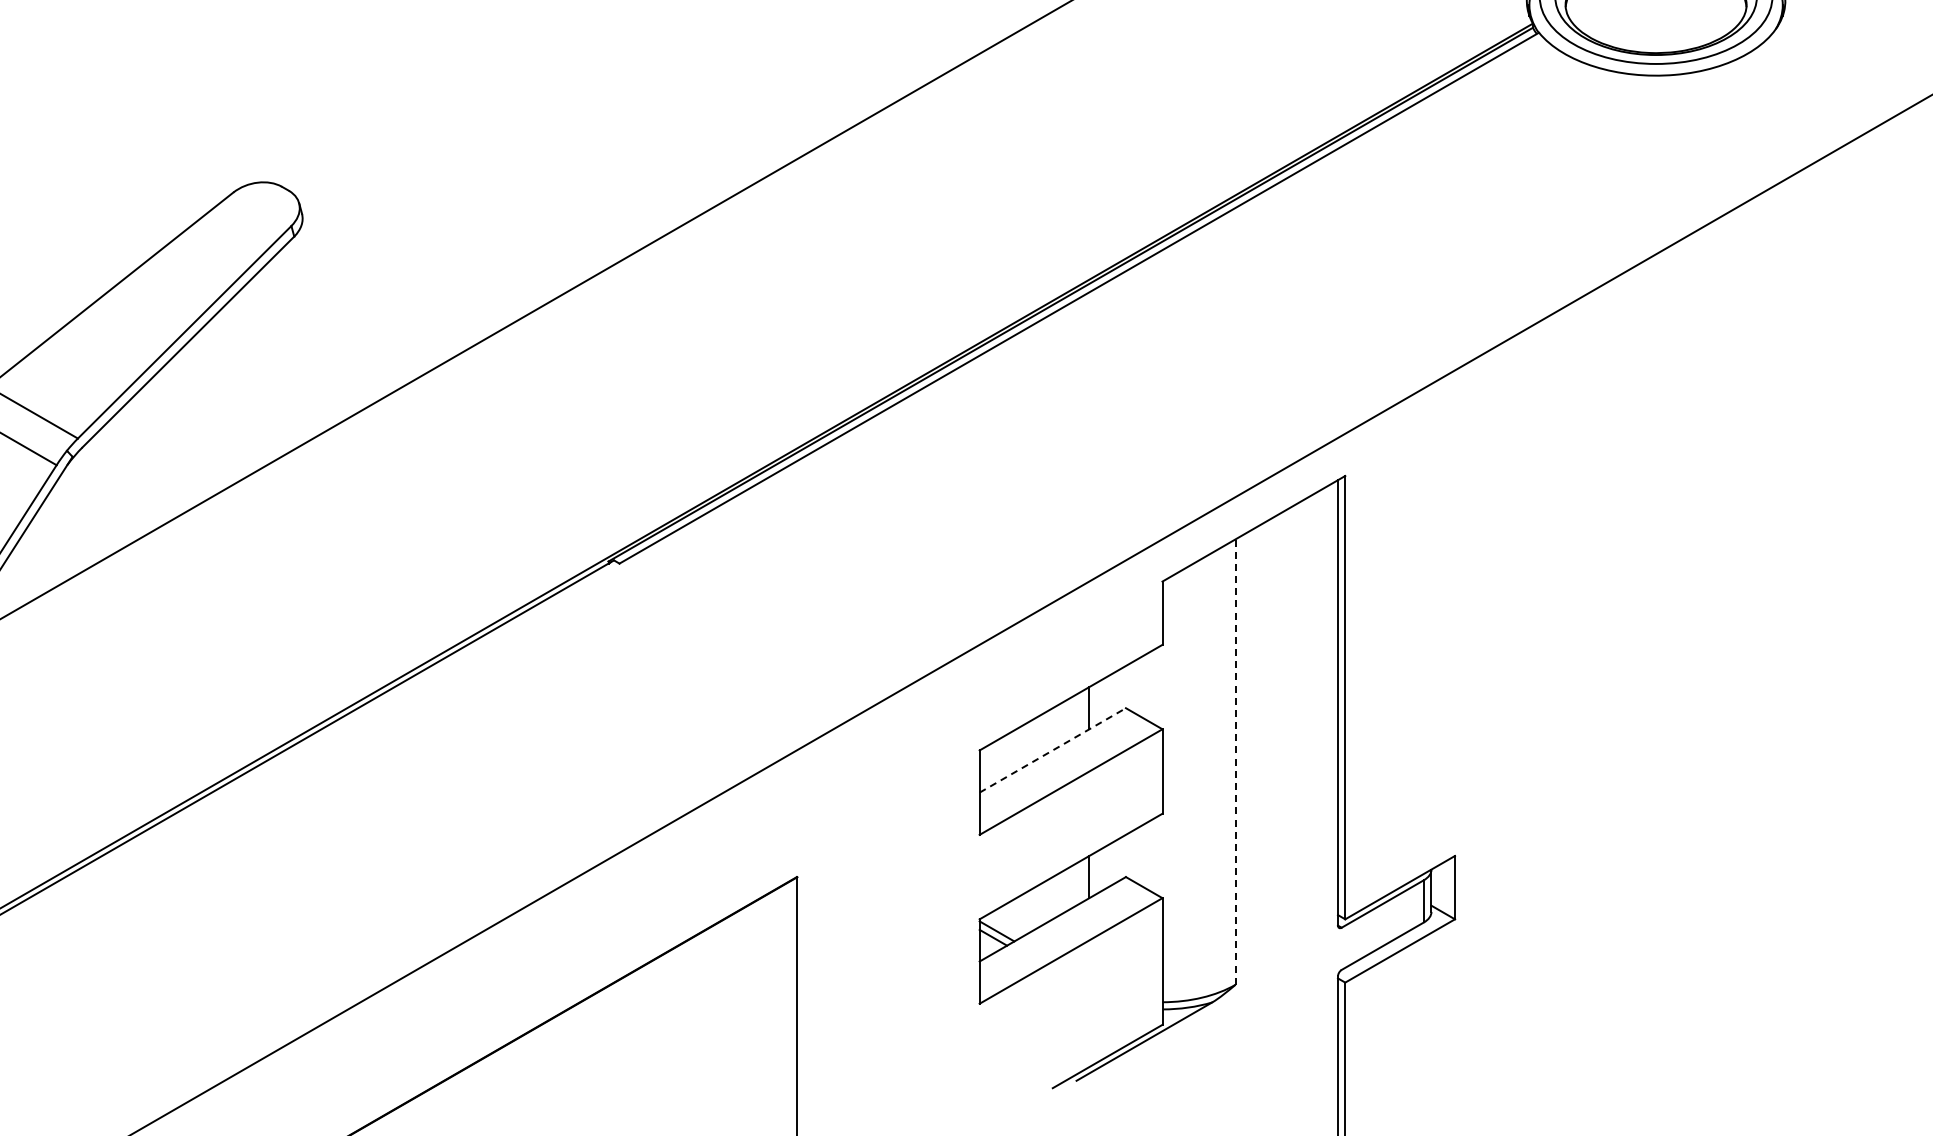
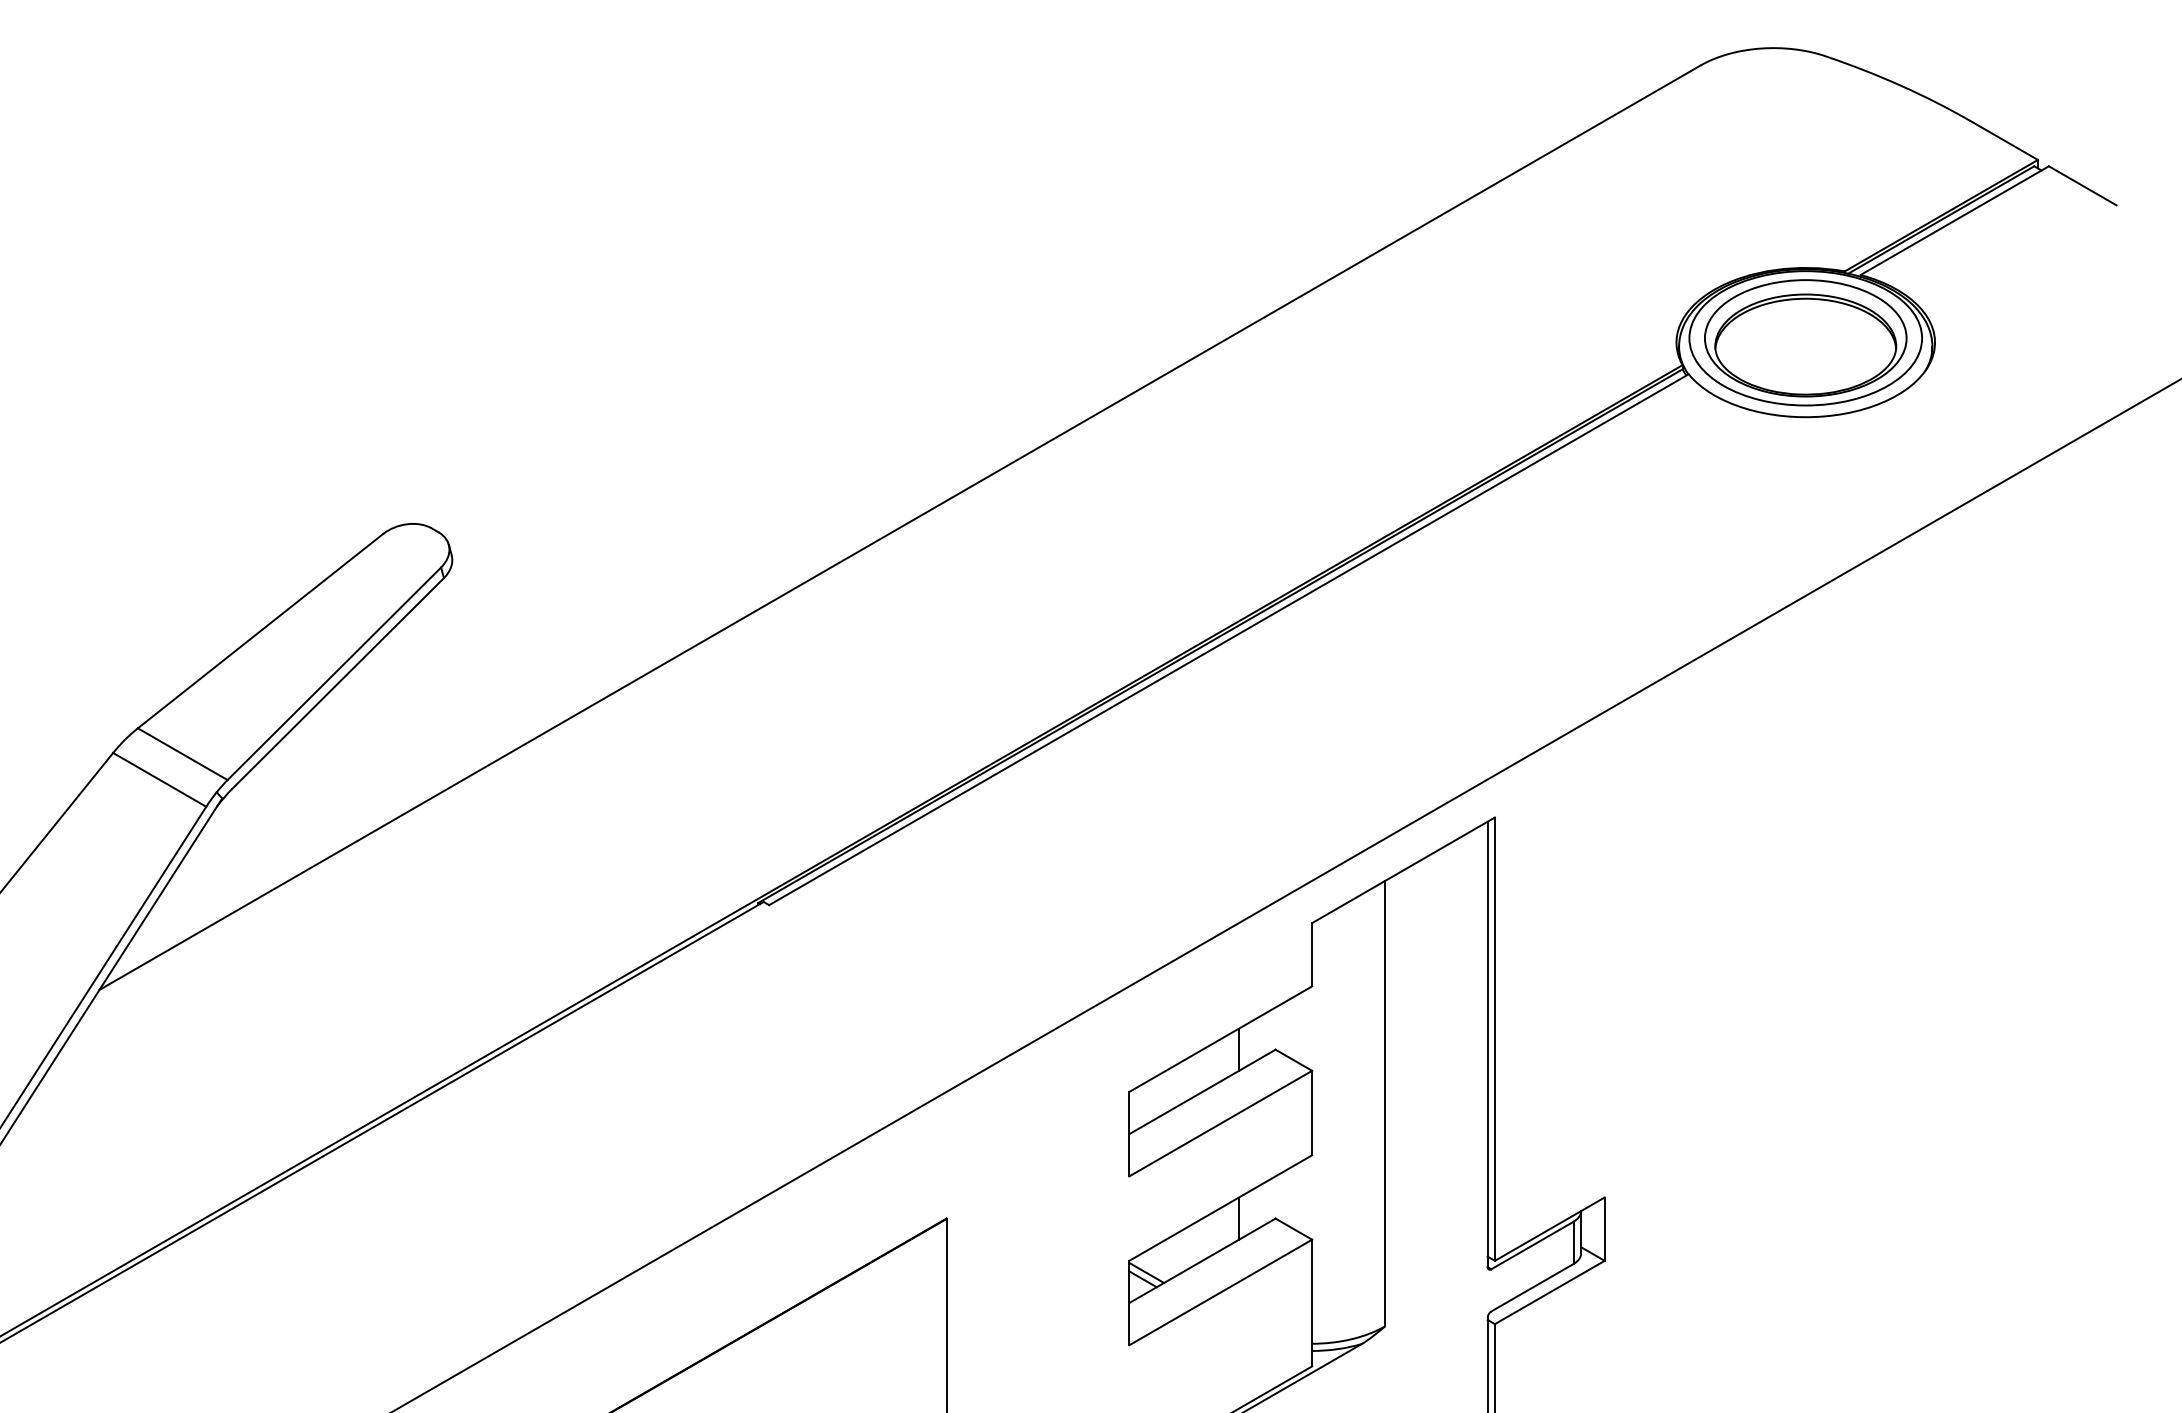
line: (1052, 749) -> (1202, 1091), dashed -> solid
line: (1235, 761) -> (1385, 1103), dashed -> solid

